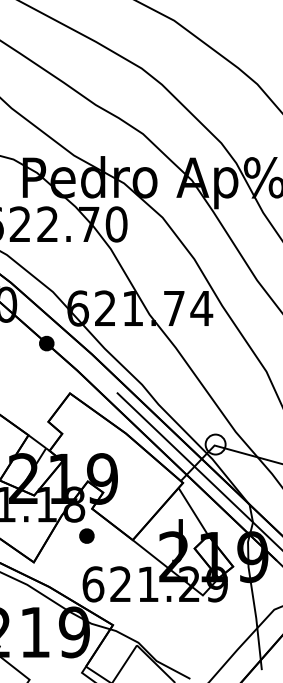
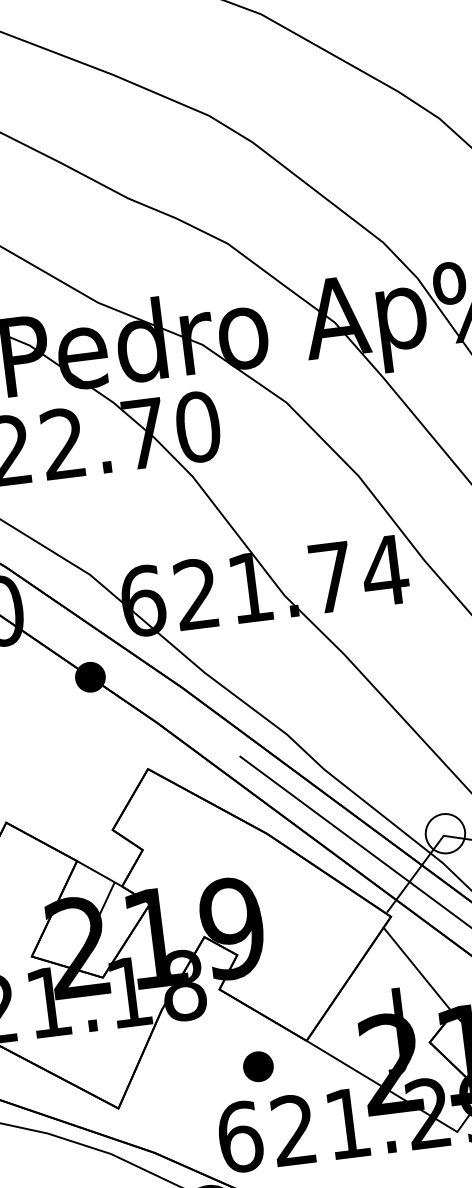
part: (86, 535) -> (257, 1065), moved

